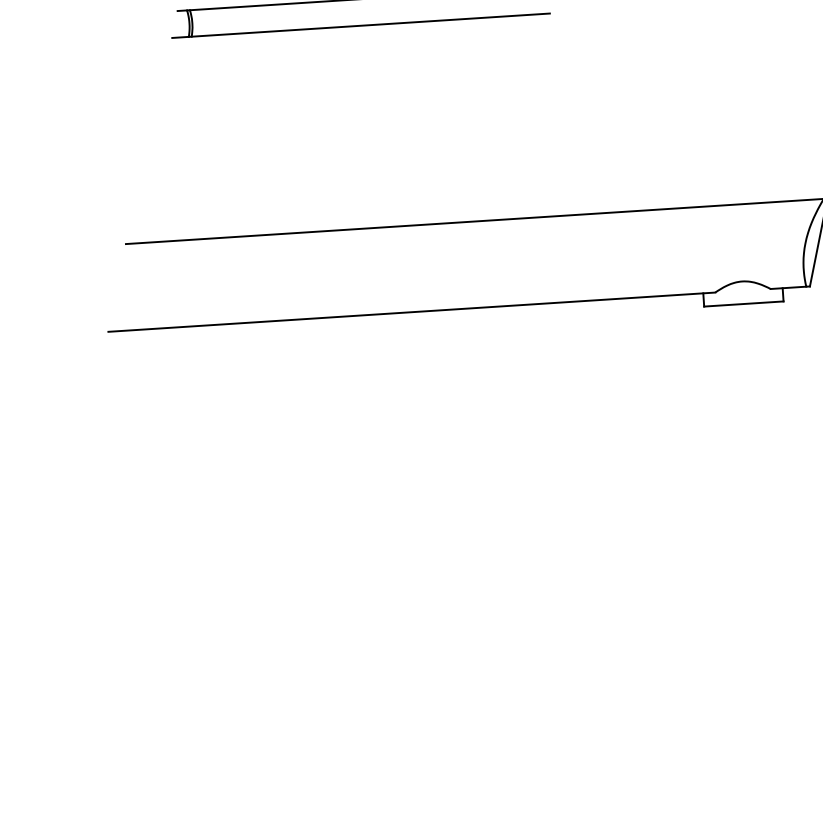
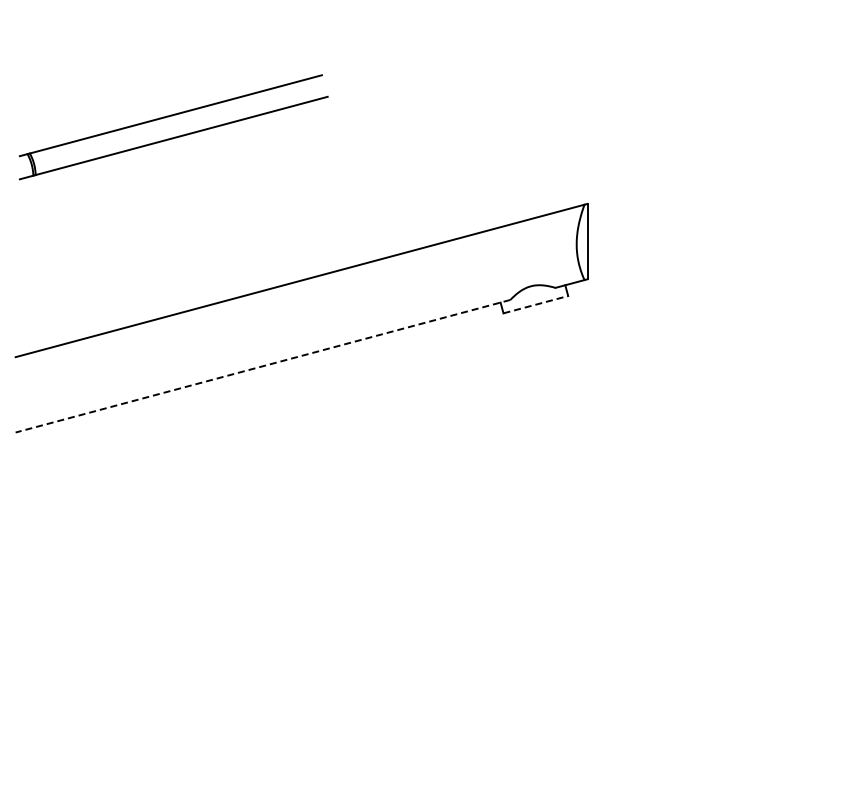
line: (744, 303) -> (536, 304), solid -> dashed
line: (411, 312) -> (262, 366), solid -> dashed

